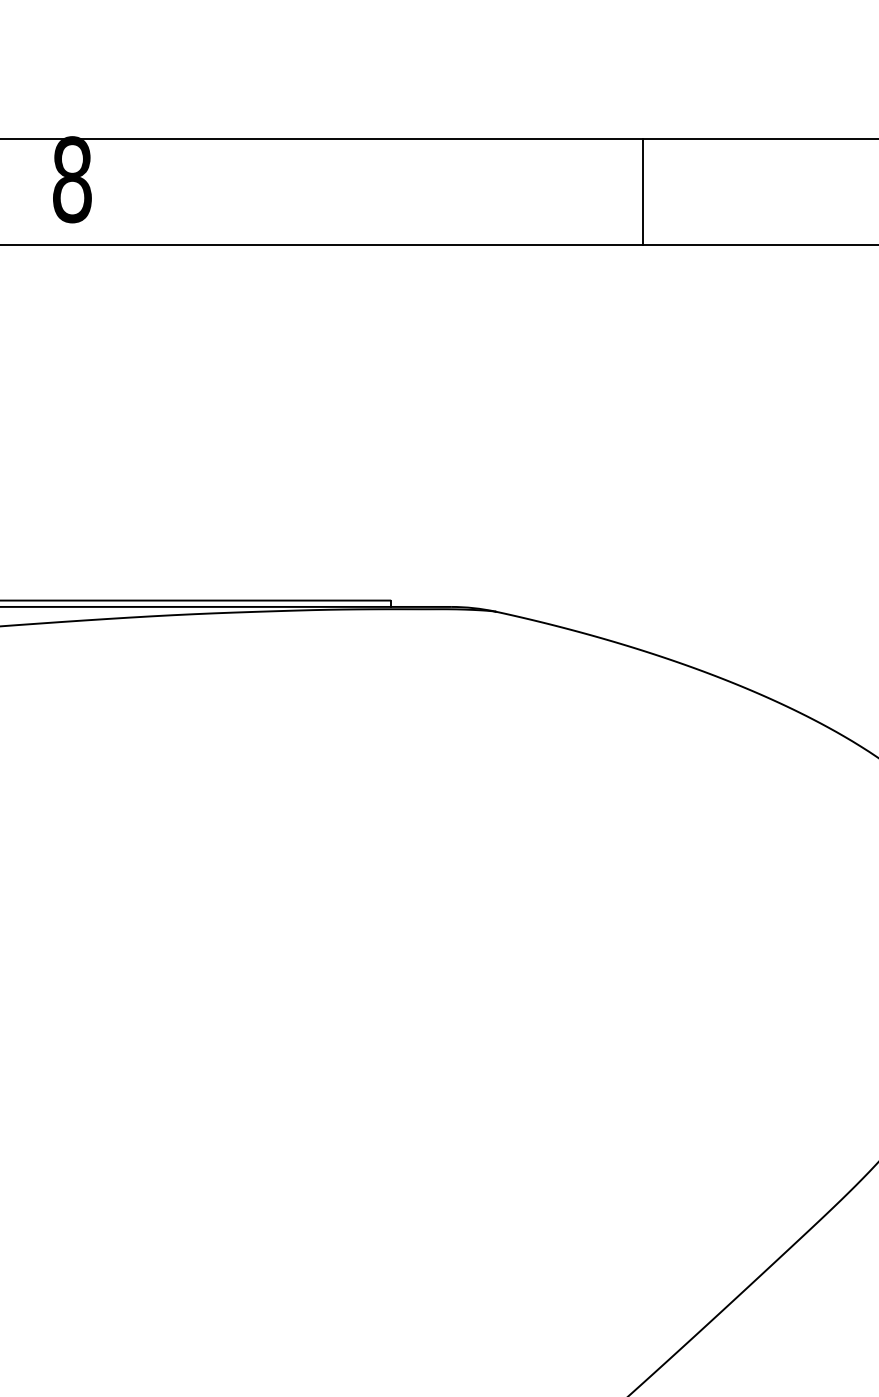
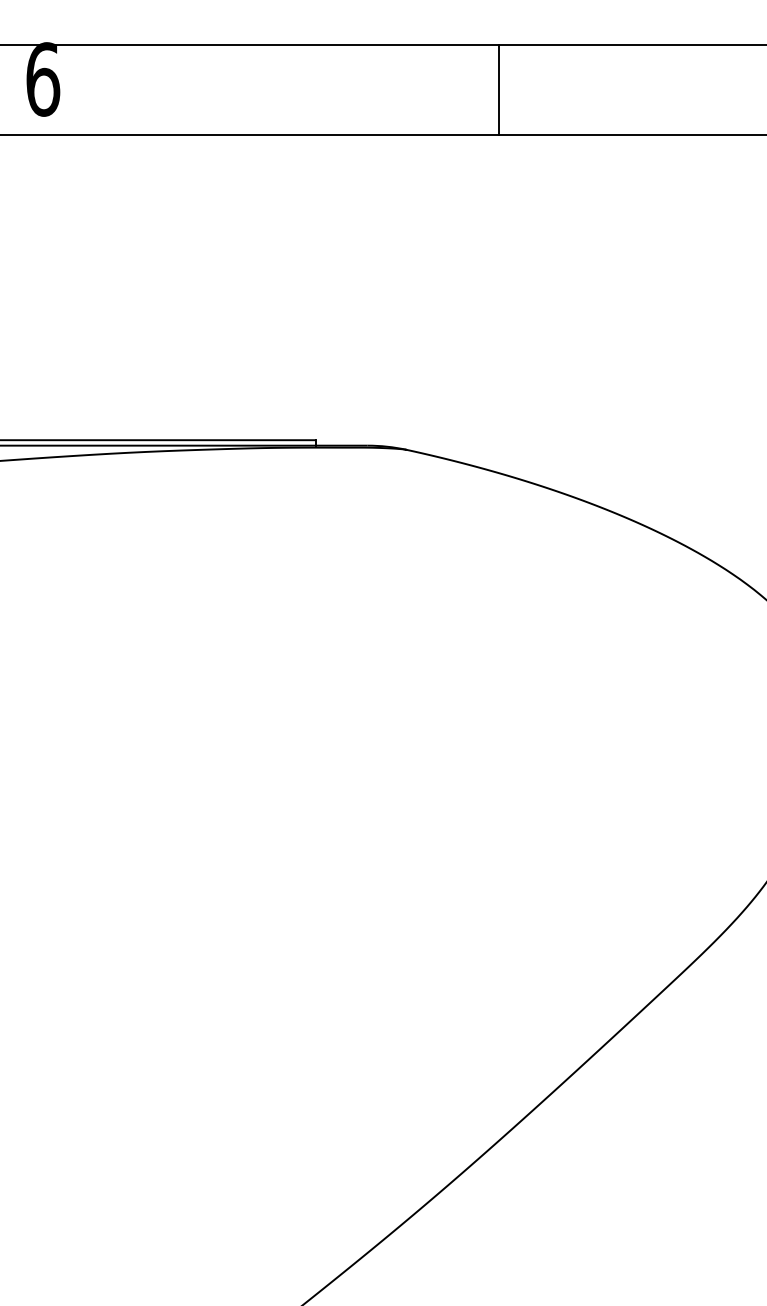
text: (72, 179) -> (43, 79), 8 -> 6
line: (643, 191) -> (498, 89), moved

